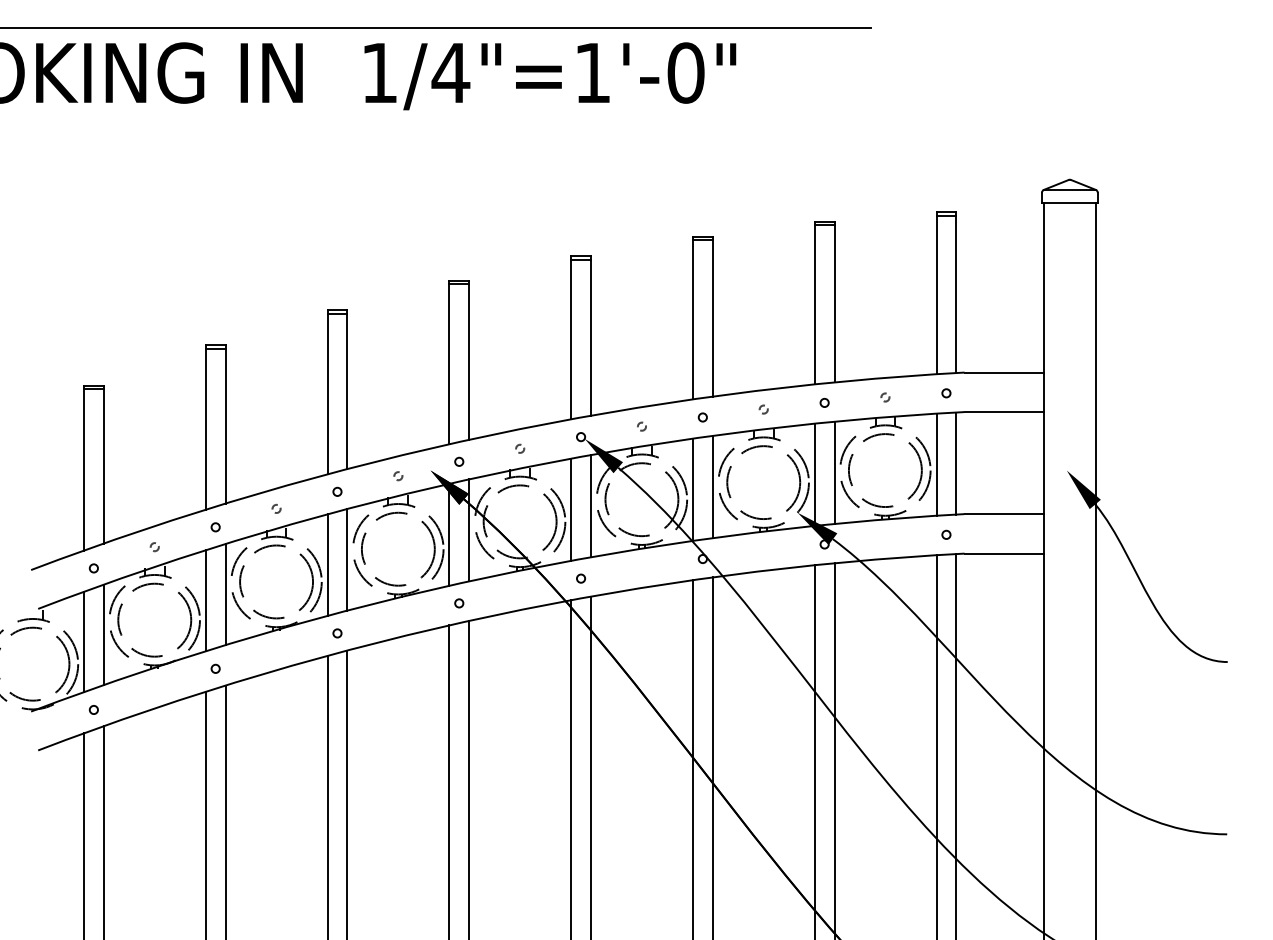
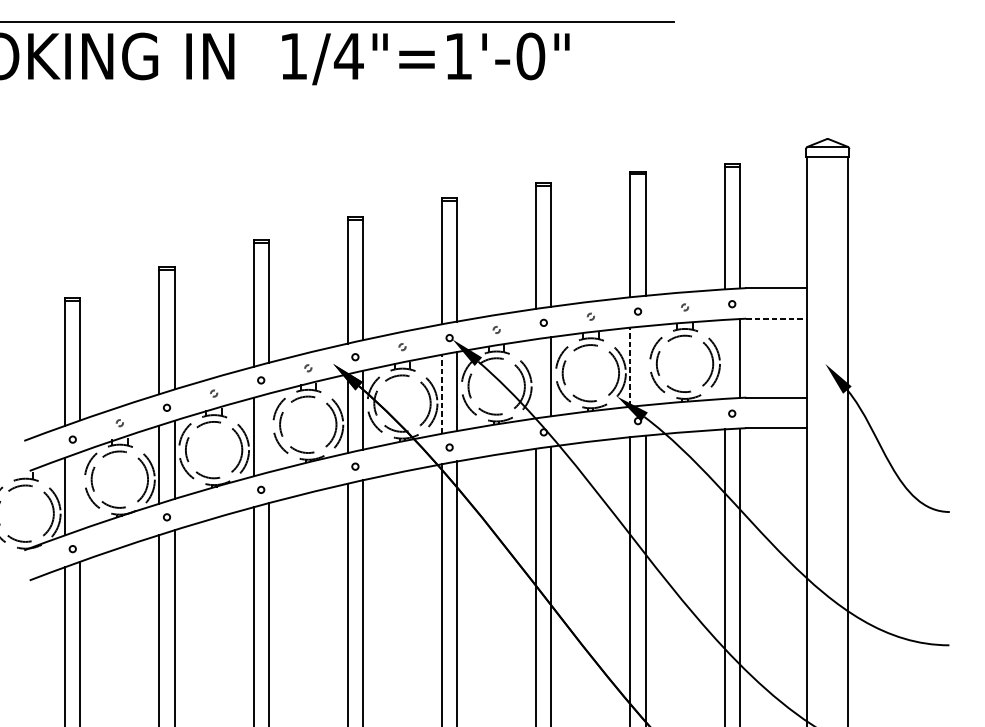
line: (1004, 412) -> (777, 319), solid -> dashed
line: (936, 464) -> (724, 359), removed
line: (834, 472) -> (645, 365), removed
line: (814, 474) -> (630, 366), solid -> dashed
line: (692, 489) -> (535, 378), removed
line: (571, 509) -> (442, 394), solid -> dashed
line: (347, 559) -> (268, 432), removed
line: (103, 634) -> (80, 490), removed

